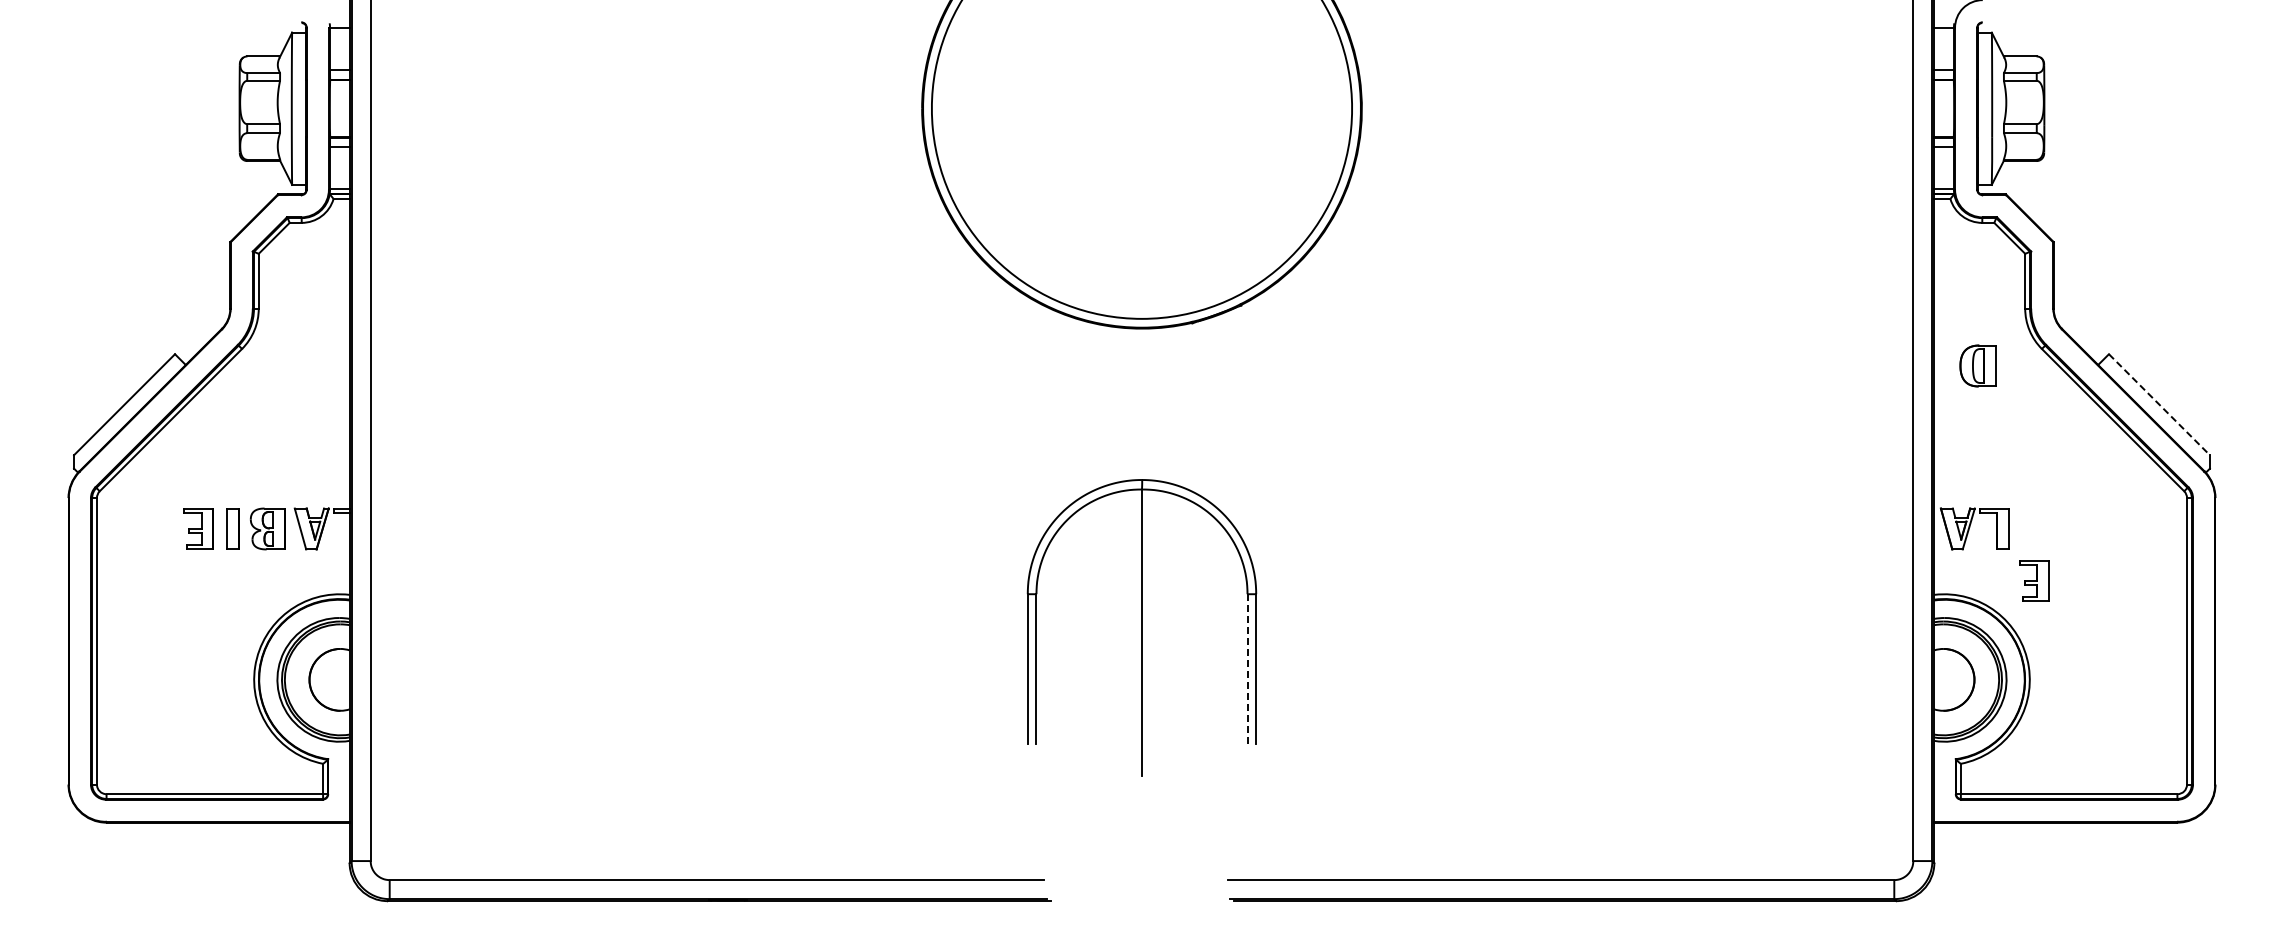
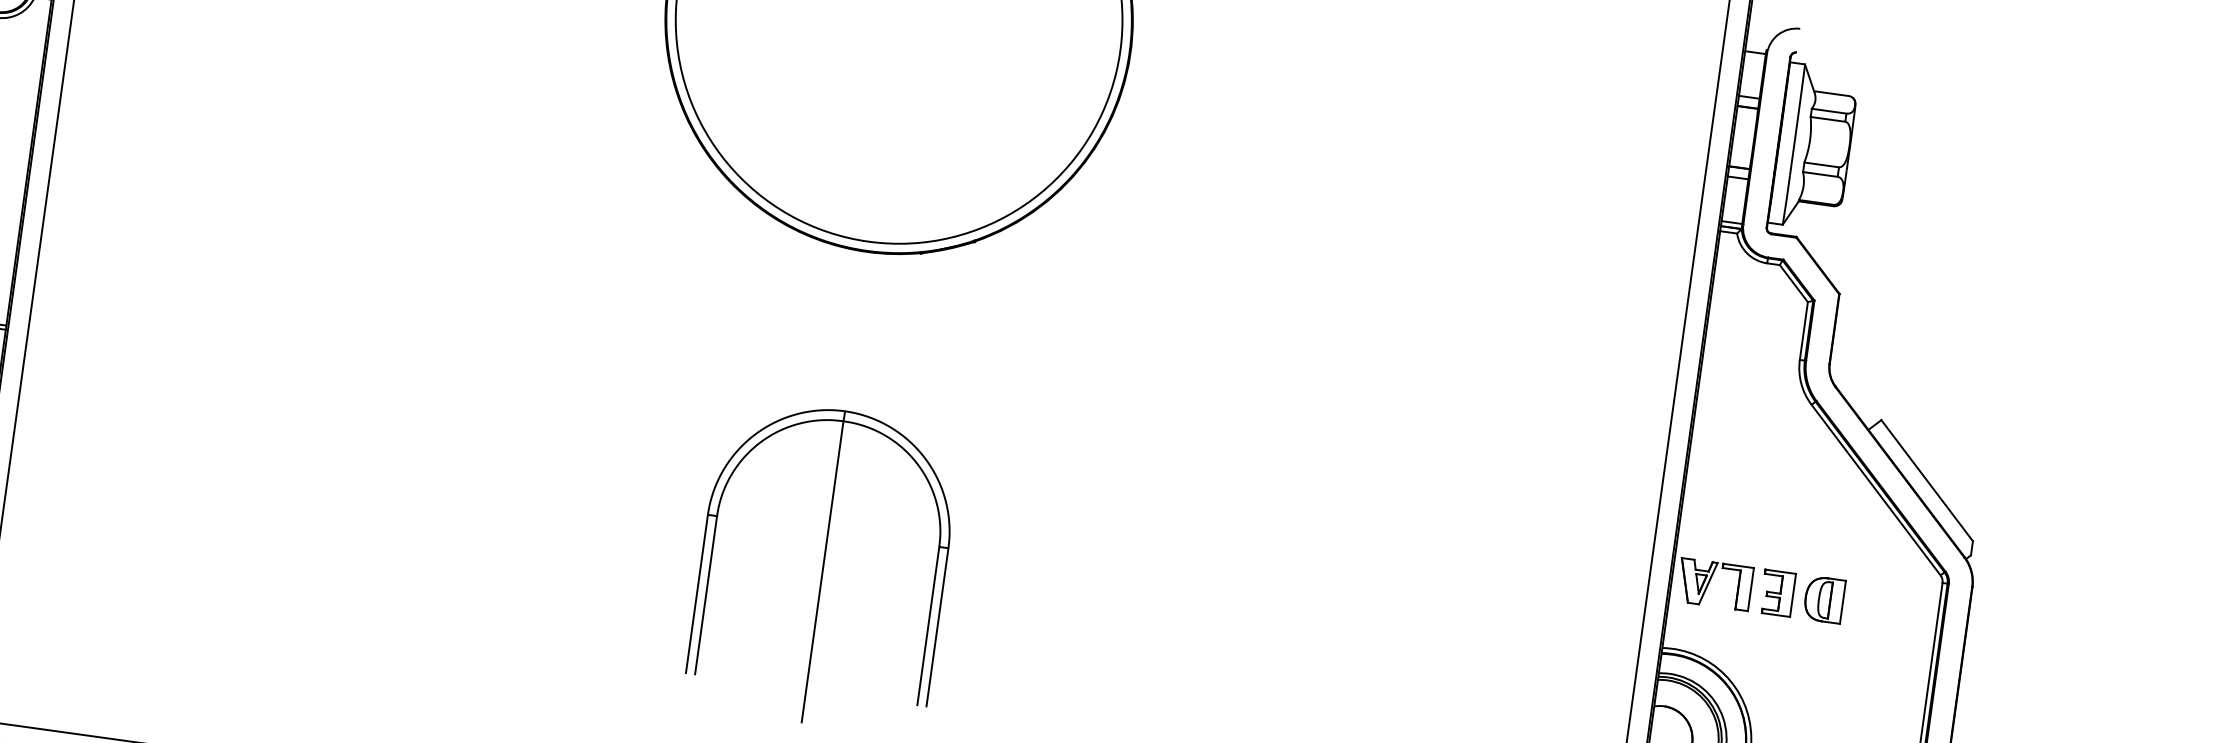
part: (1977, 365) -> (1823, 599), moved
line: (2159, 405) -> (1927, 481), dashed -> solid
part: (2034, 580) -> (1777, 592), moved
line: (1247, 668) -> (928, 625), dashed -> solid

